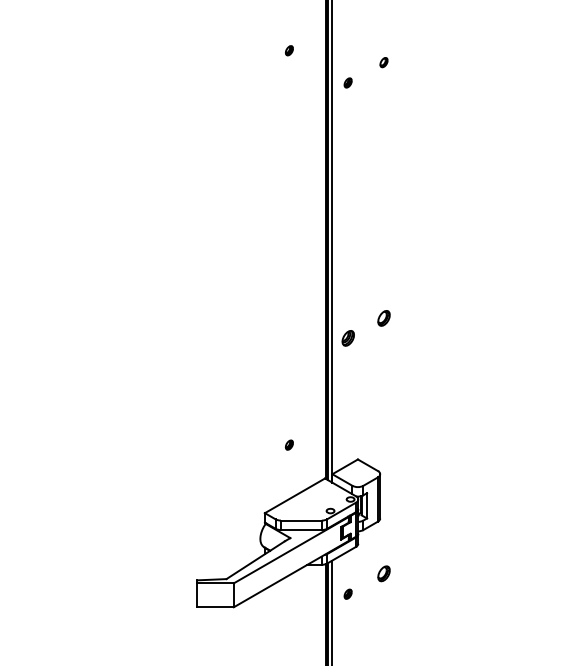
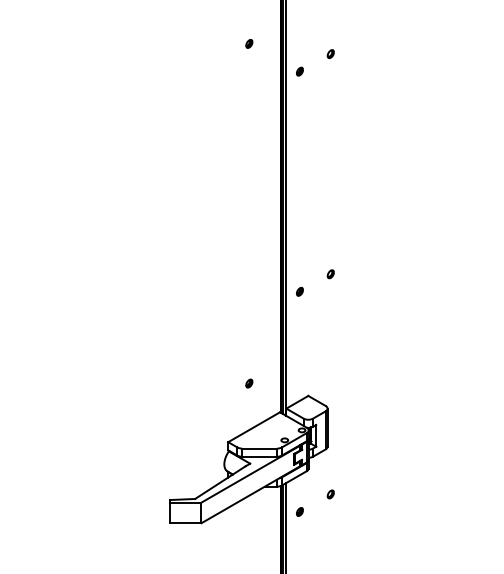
part: (383, 317) -> (330, 273), size x0.62
part: (347, 338) -> (299, 291), size x0.62
part: (383, 573) -> (330, 494), size x0.62

